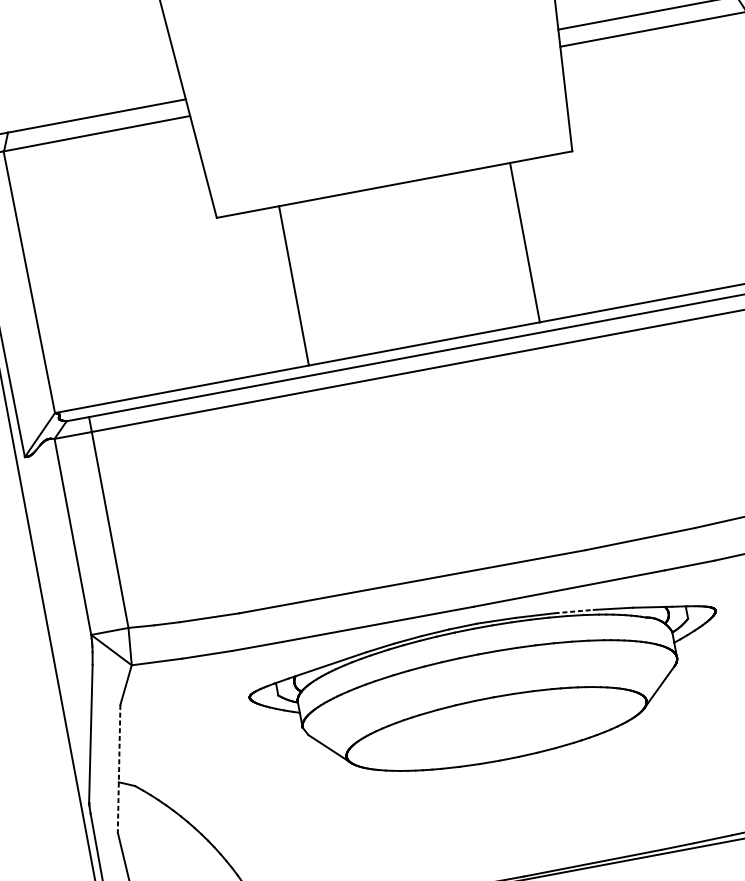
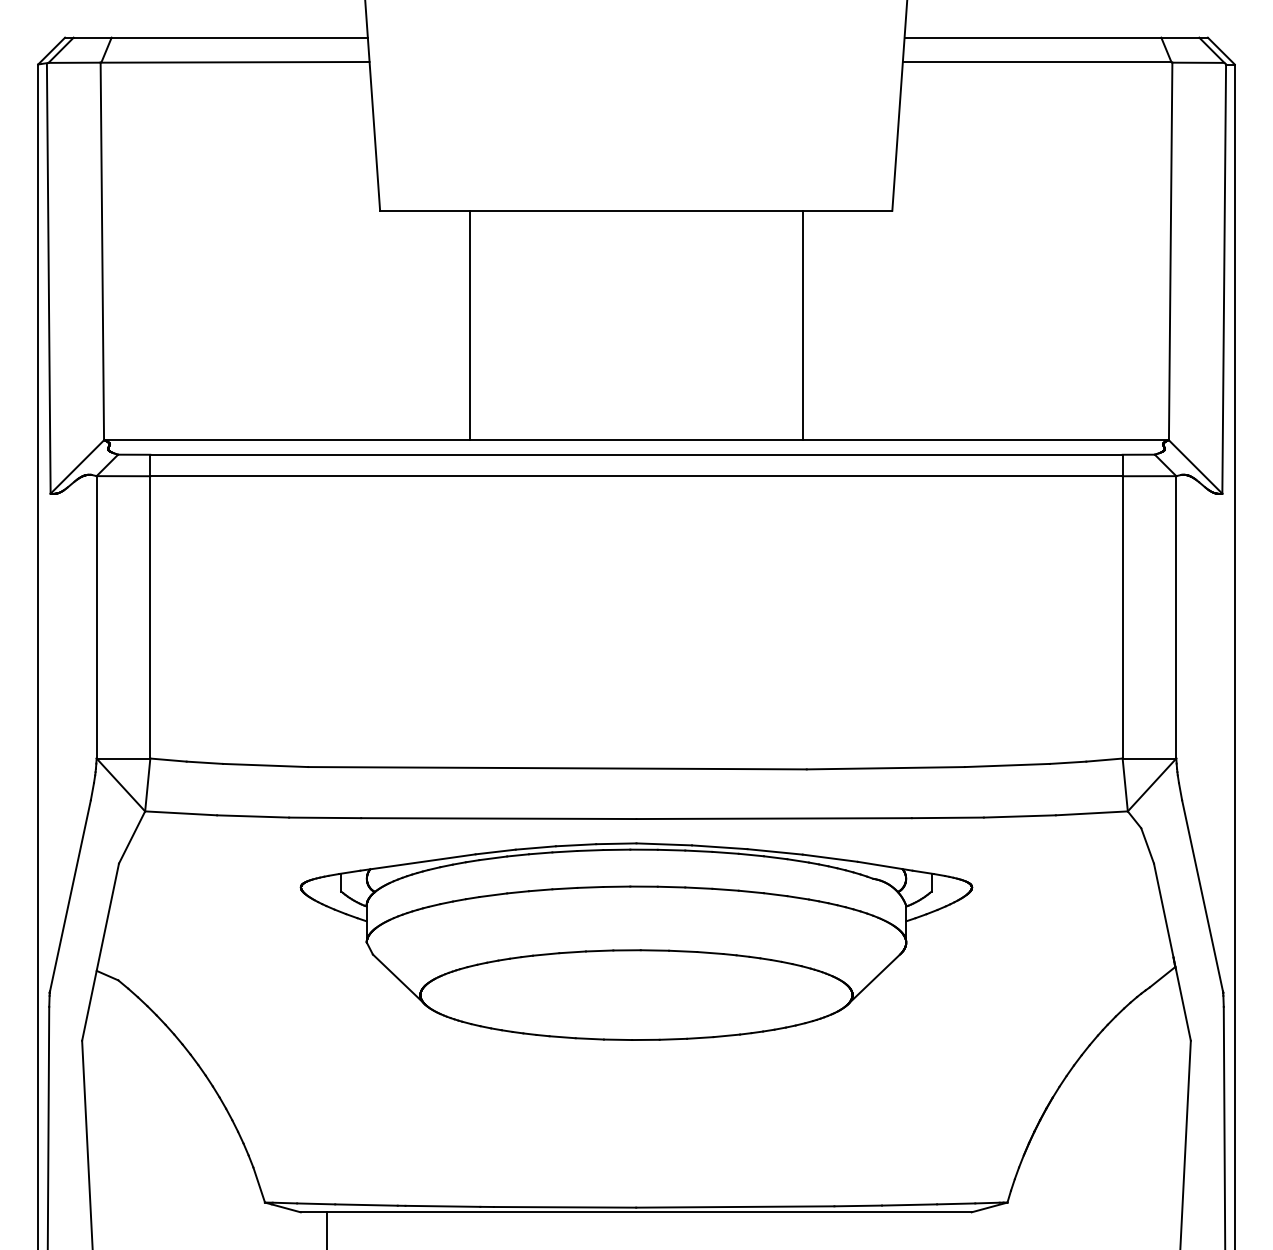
line: (574, 611) -> (775, 851), dashed -> solid
line: (119, 769) -> (100, 952), dashed -> solid

